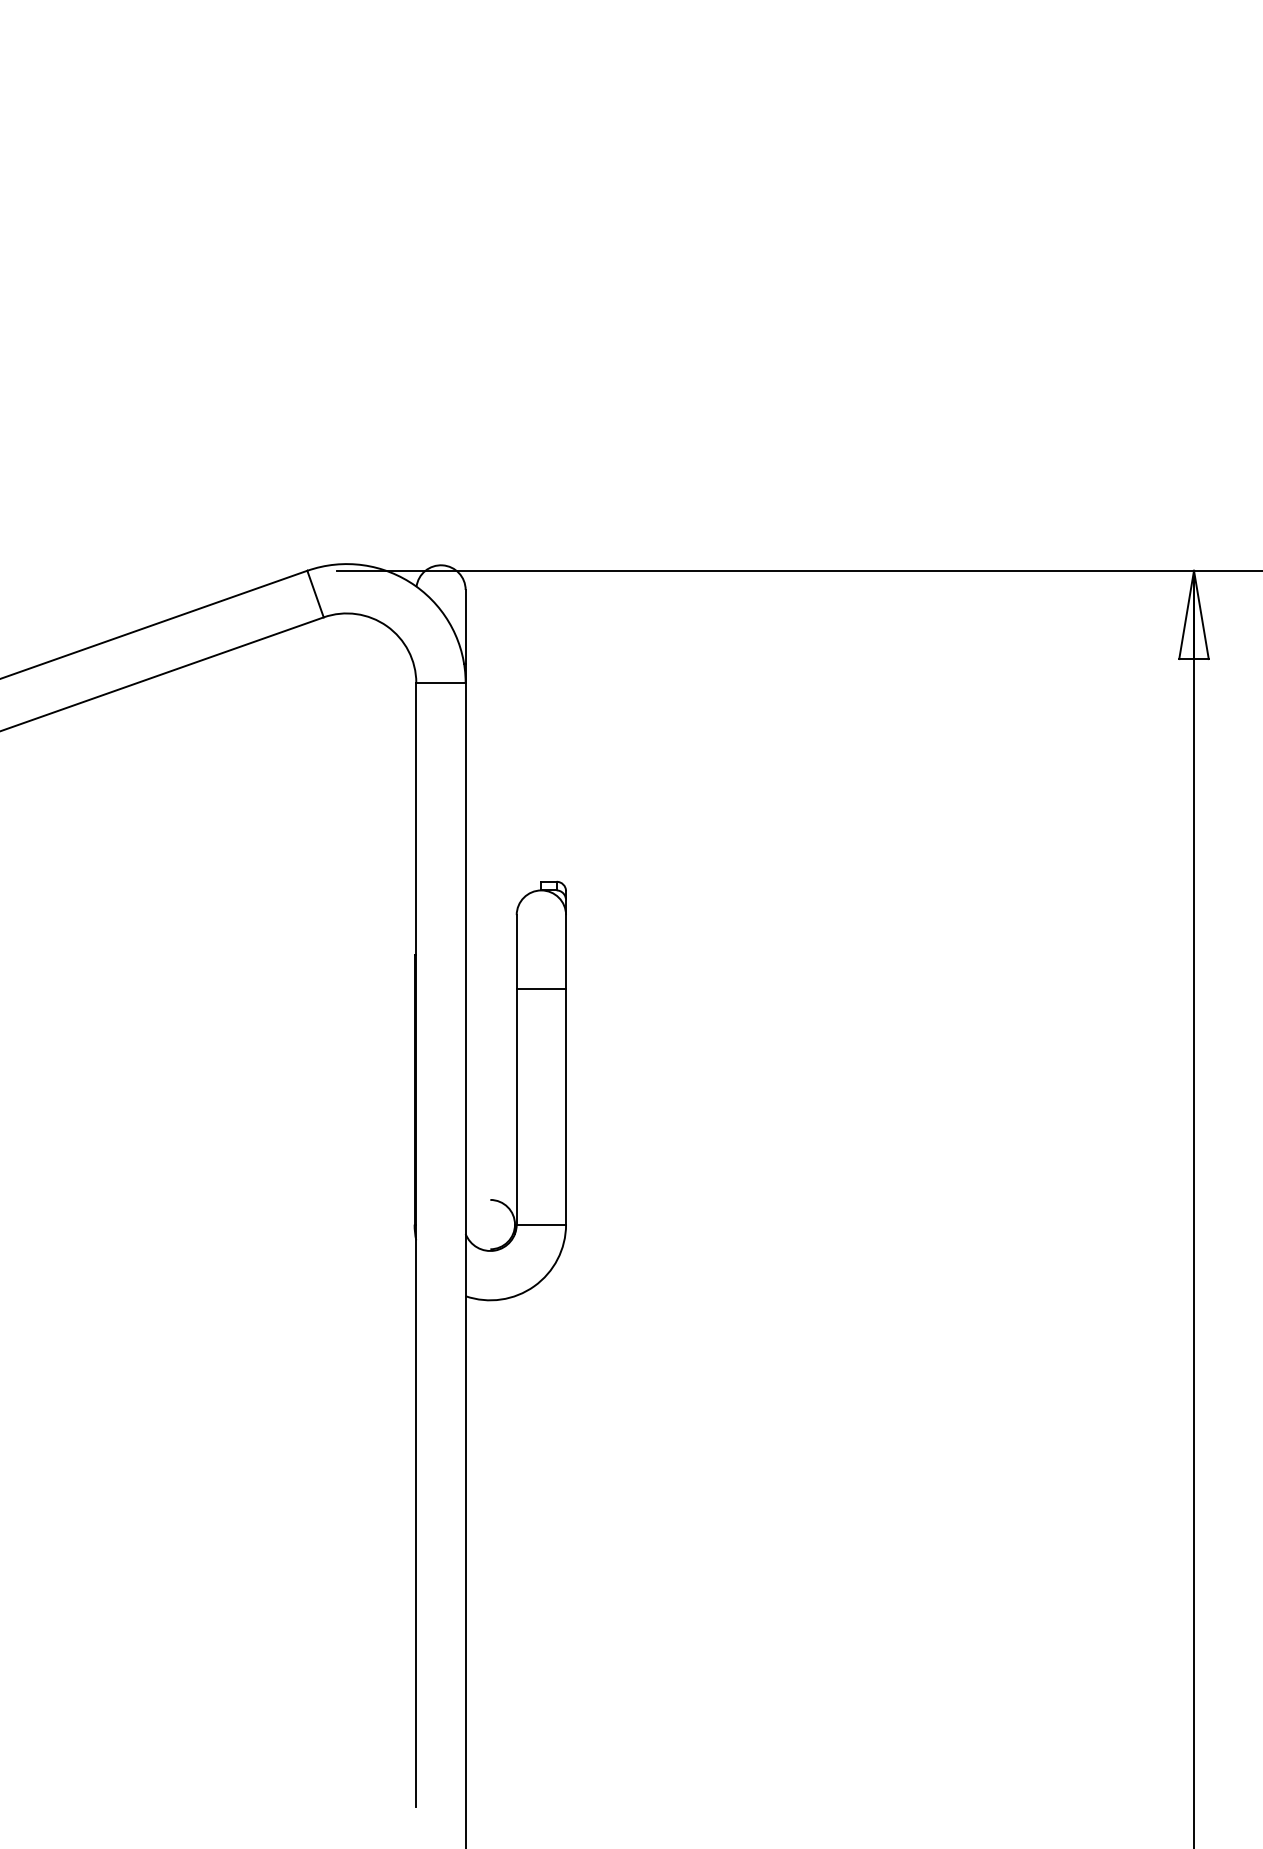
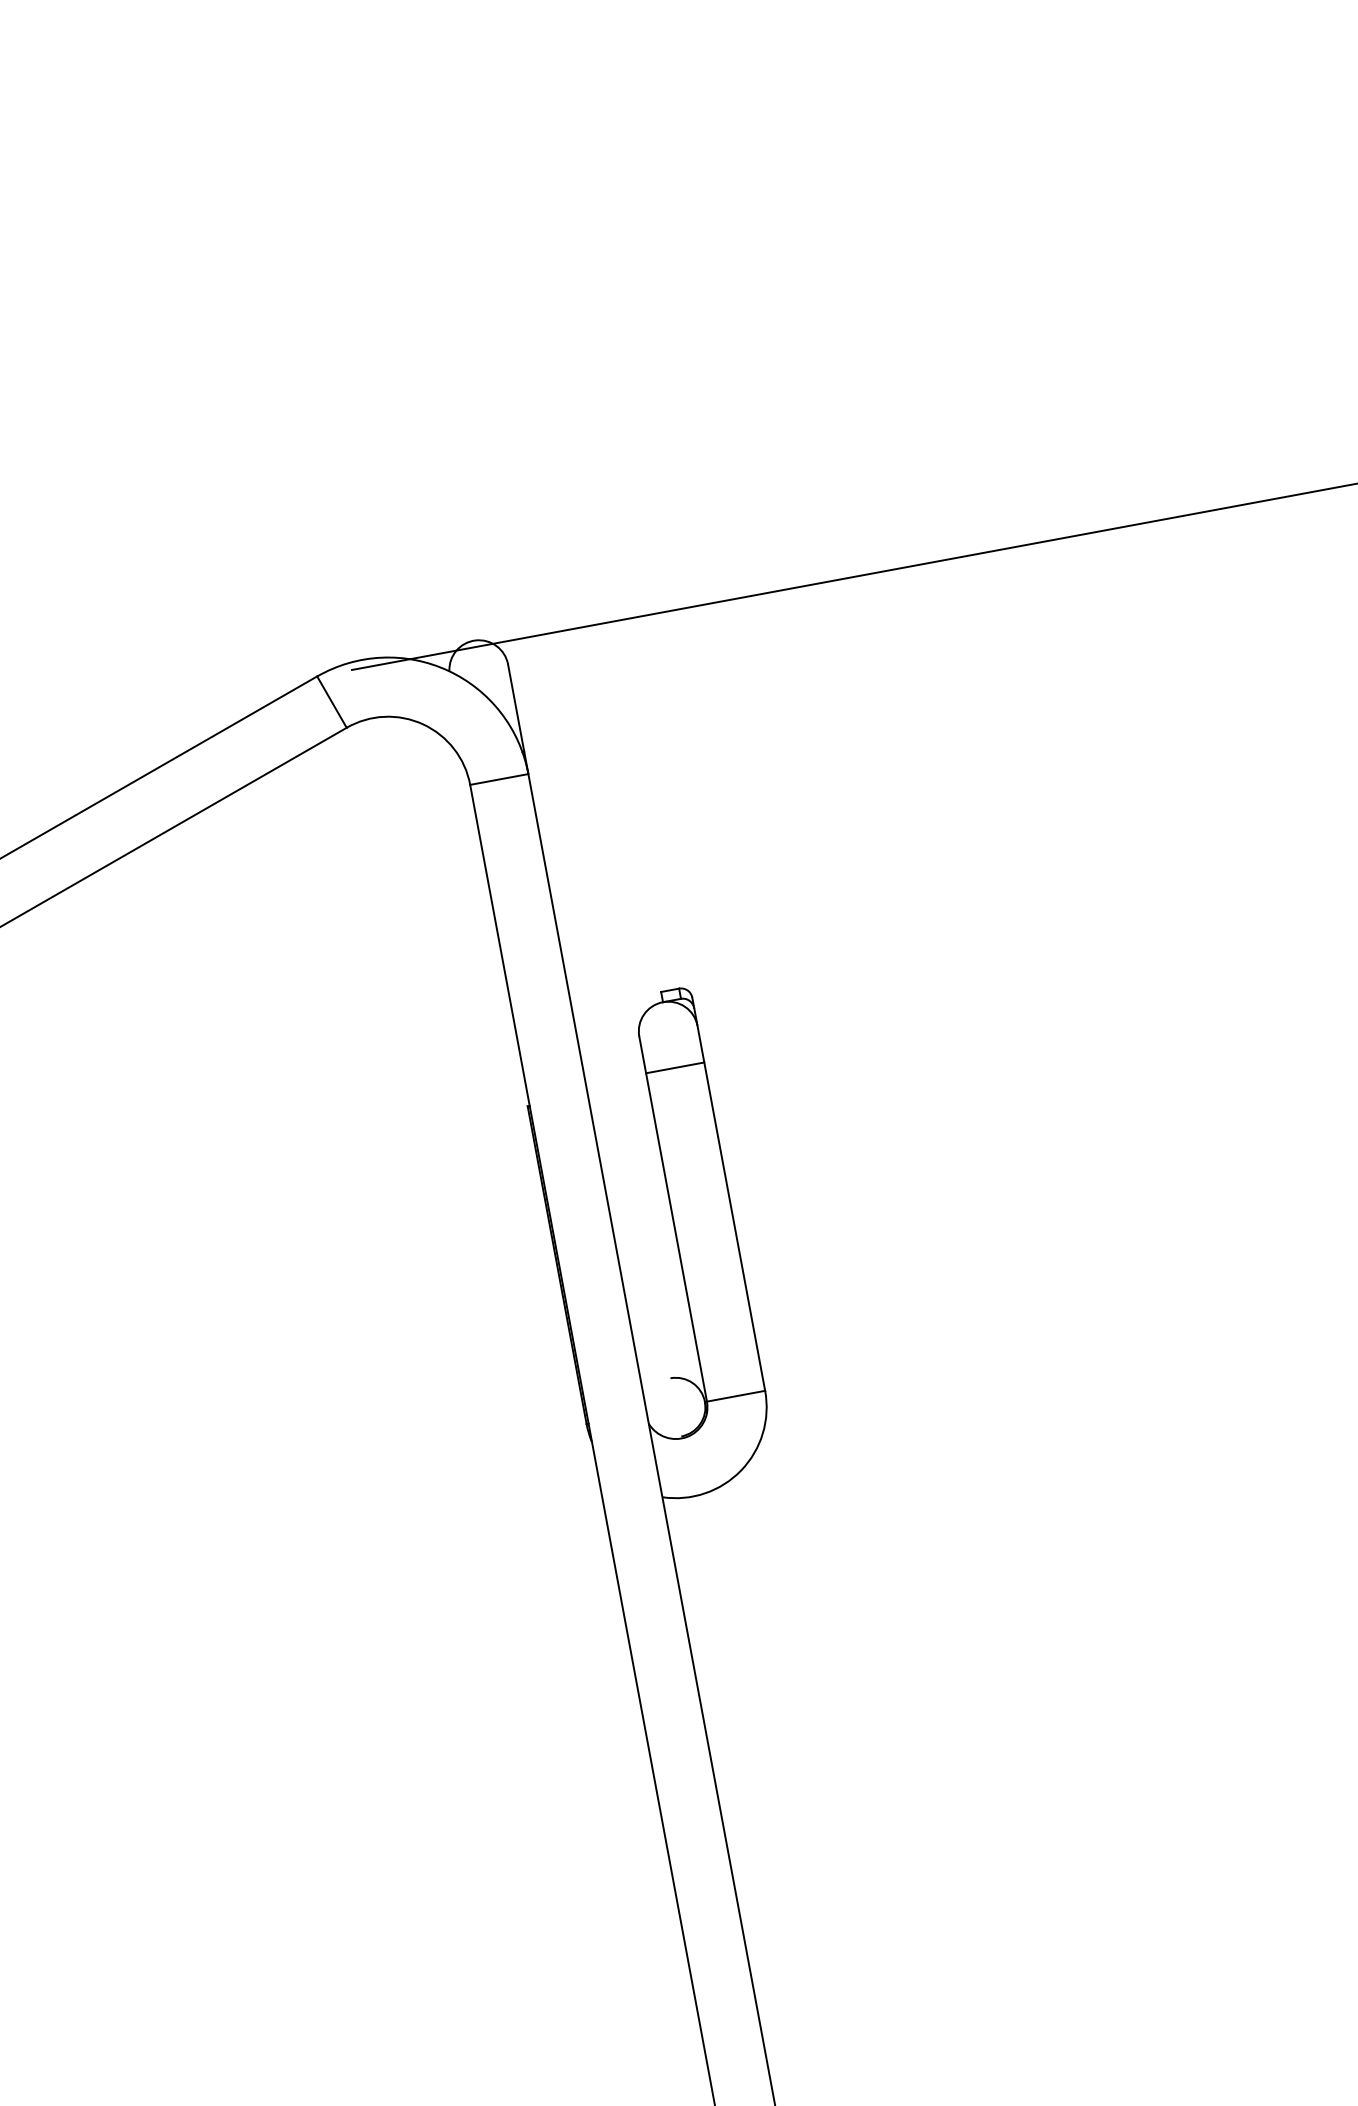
line: (541, 989) -> (675, 1068), moved

